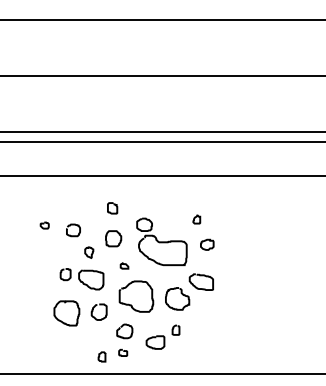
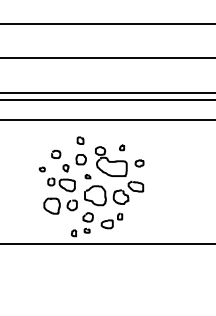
curve: (197, 217) -> (122, 146), moved
curve: (43, 225) -> (41, 169), moved

